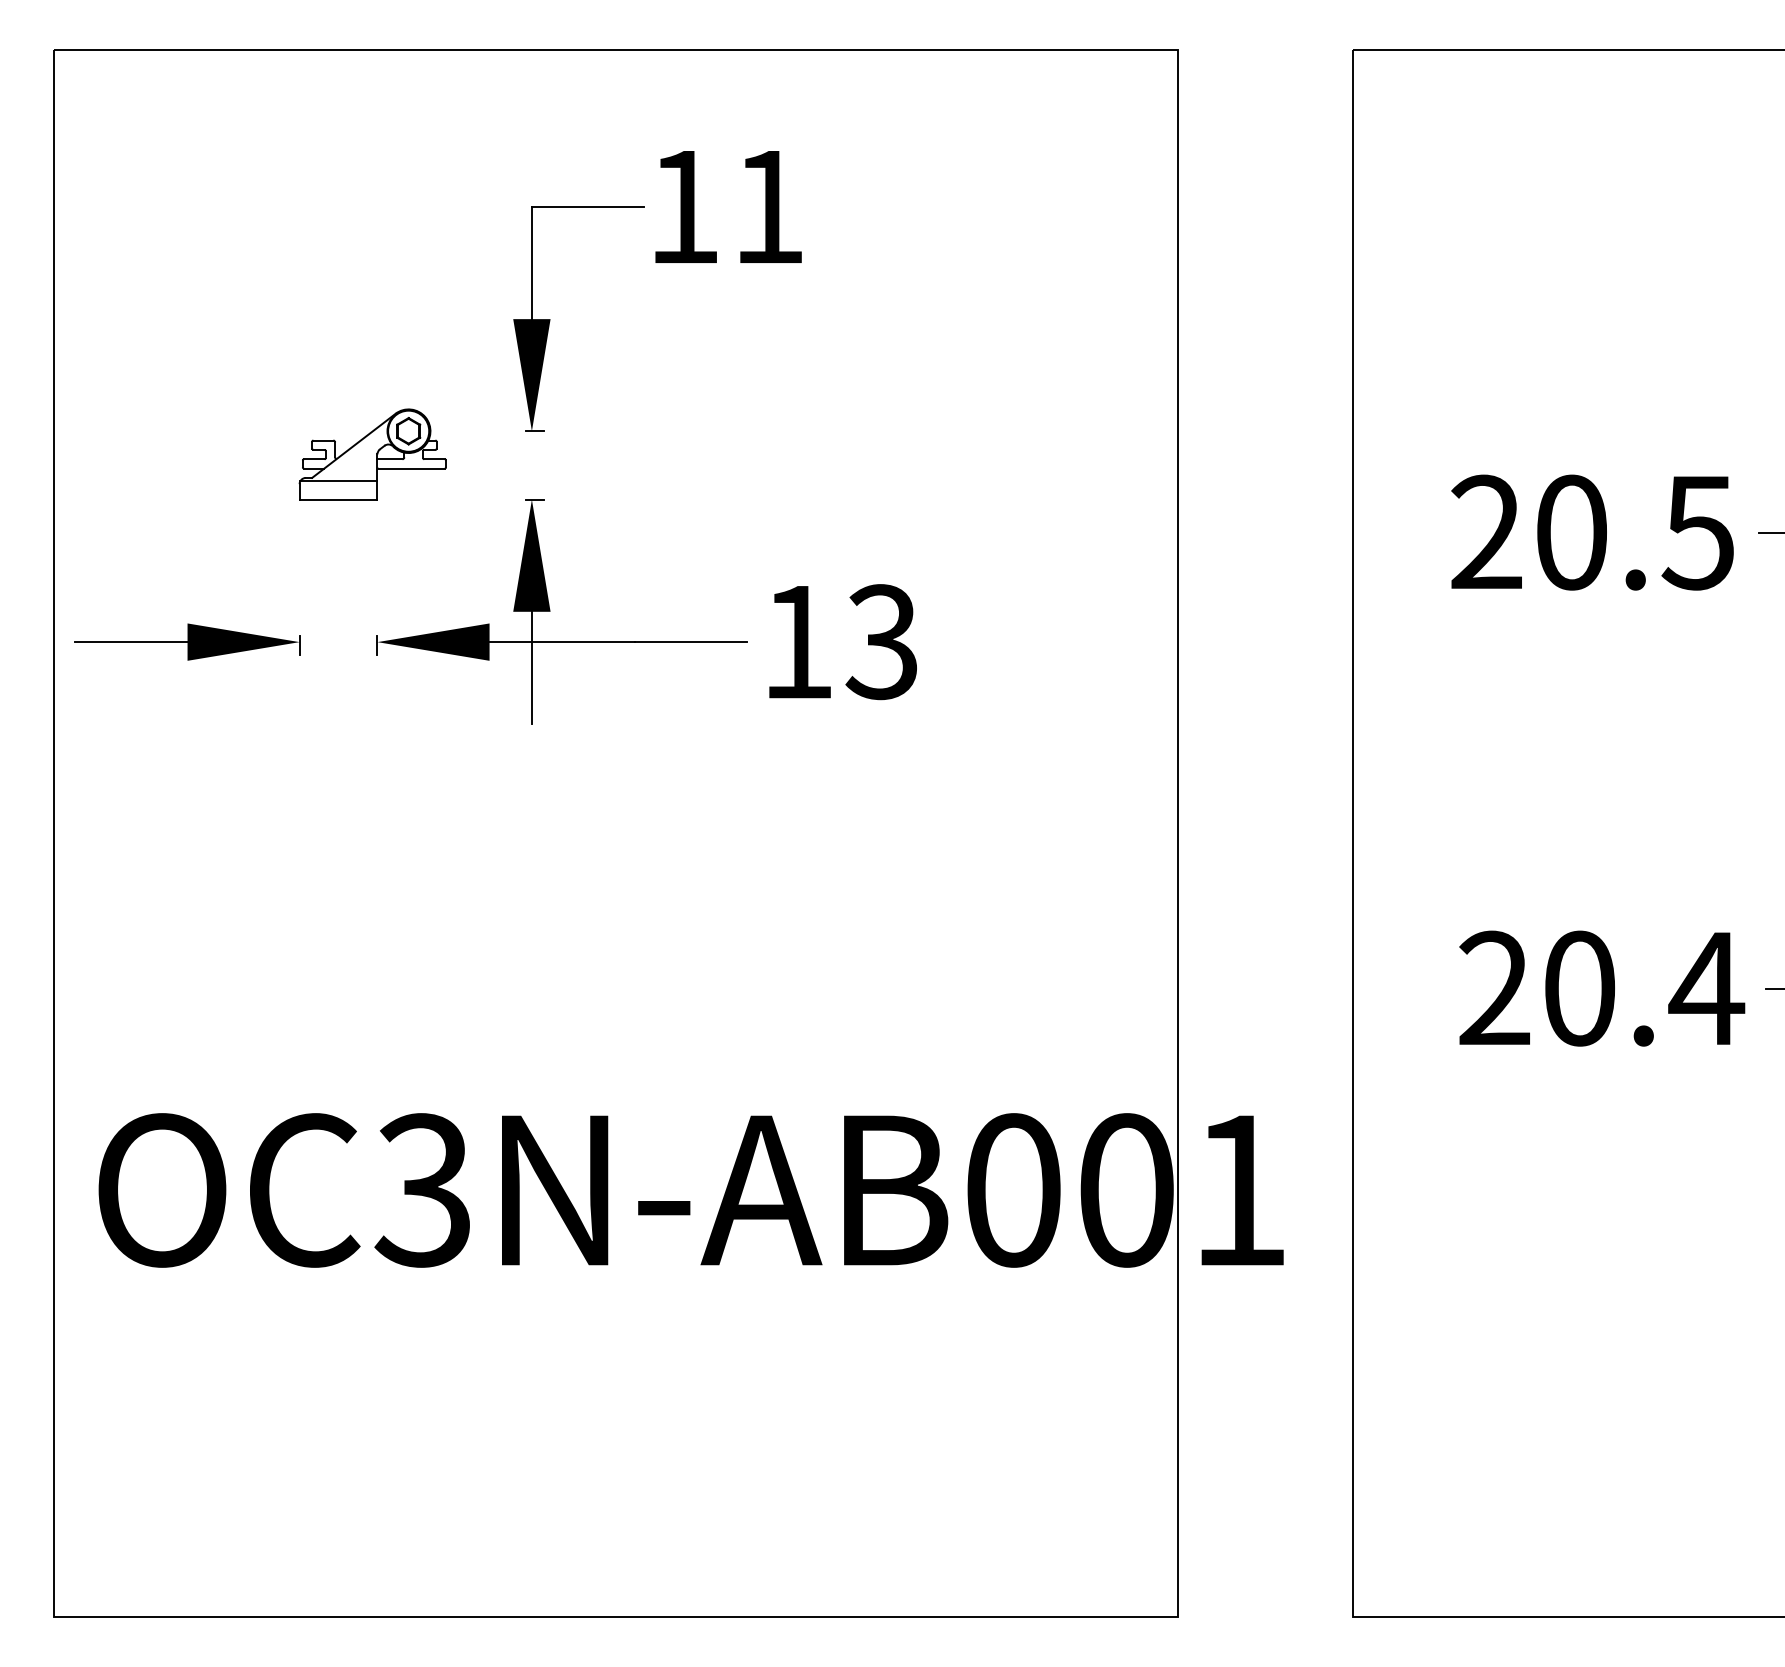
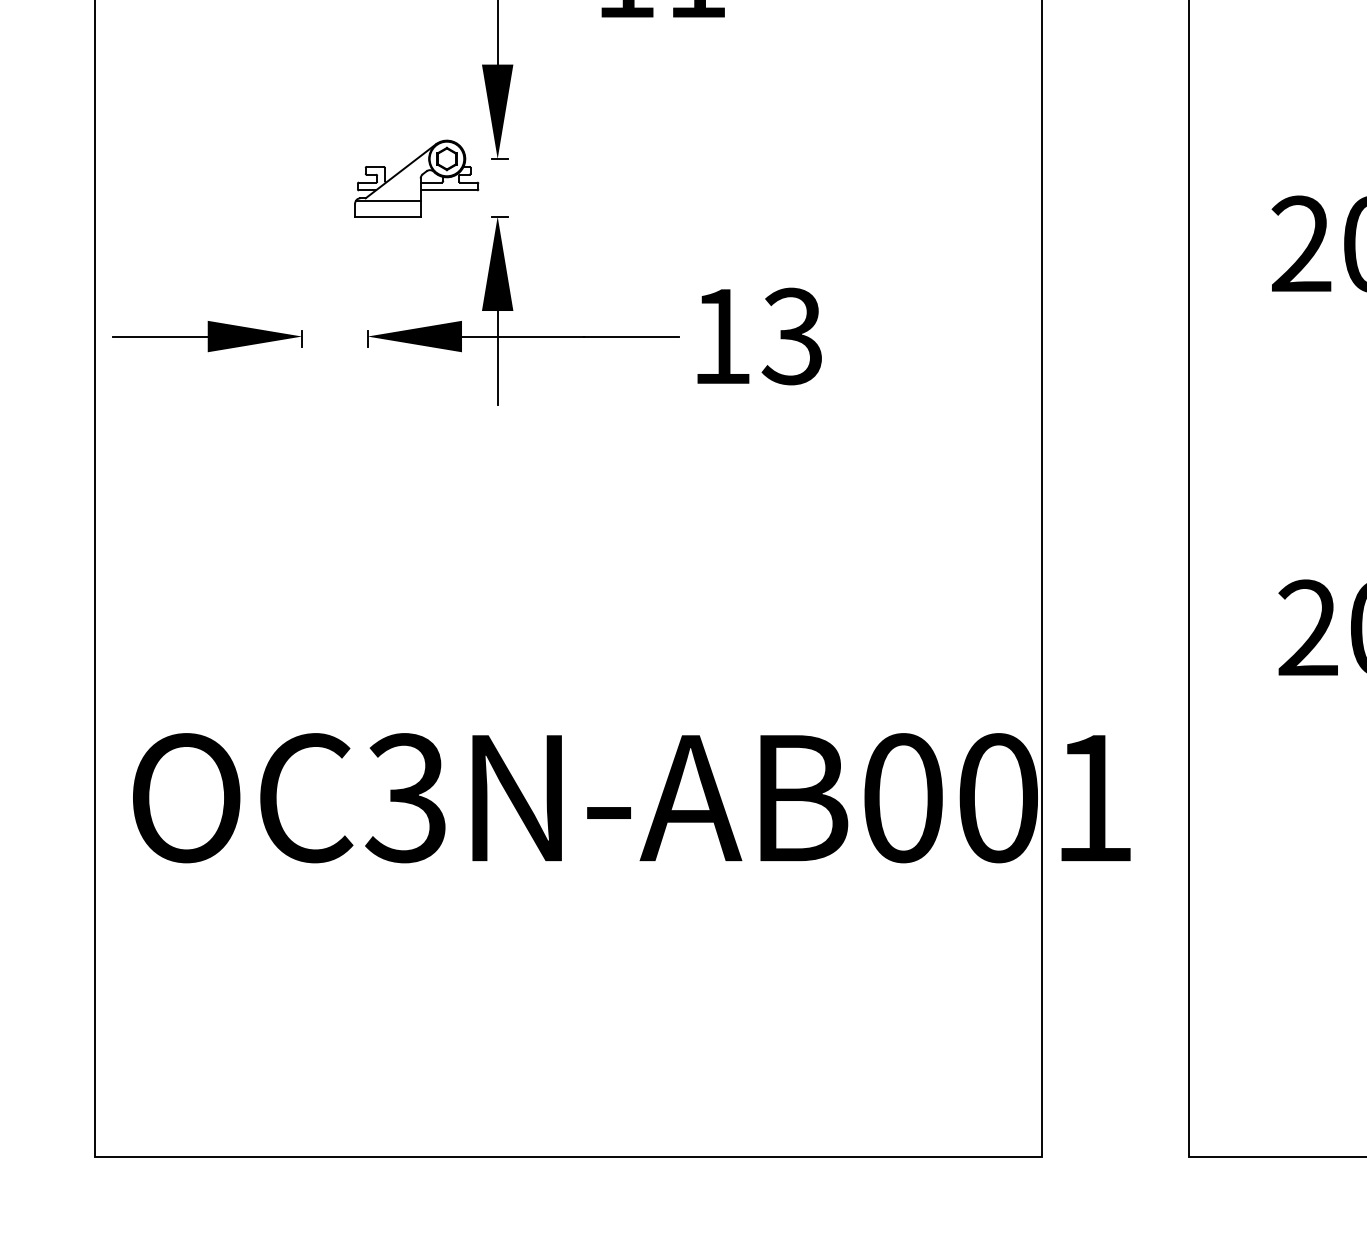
part: (372, 454) -> (416, 178), moved

